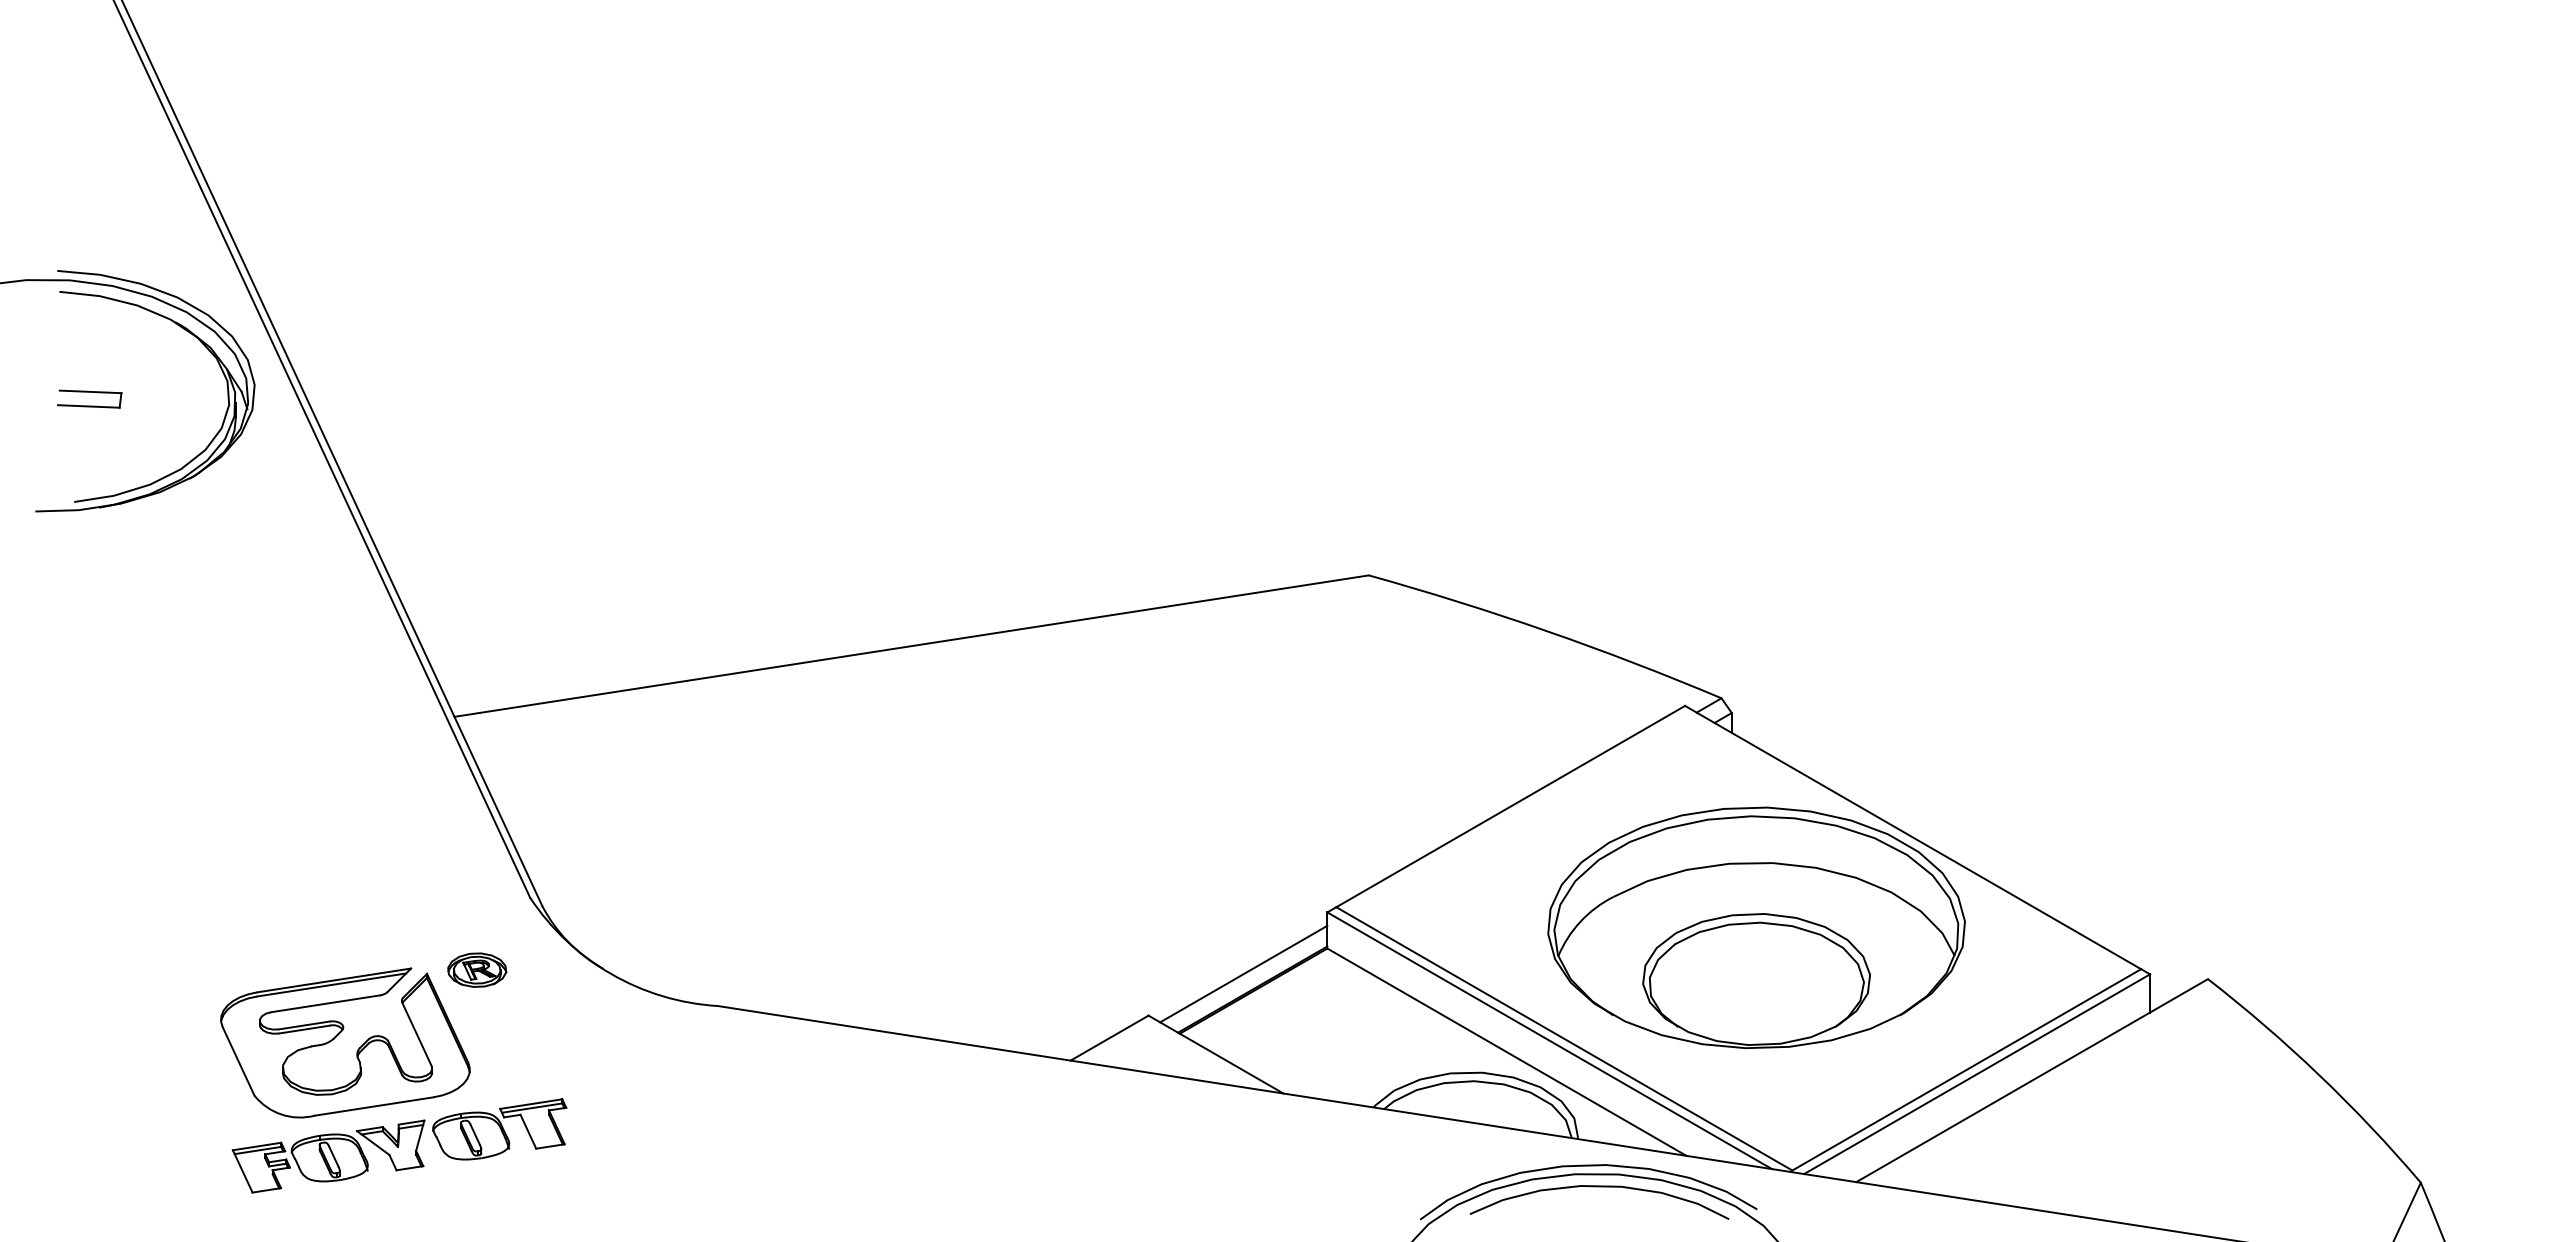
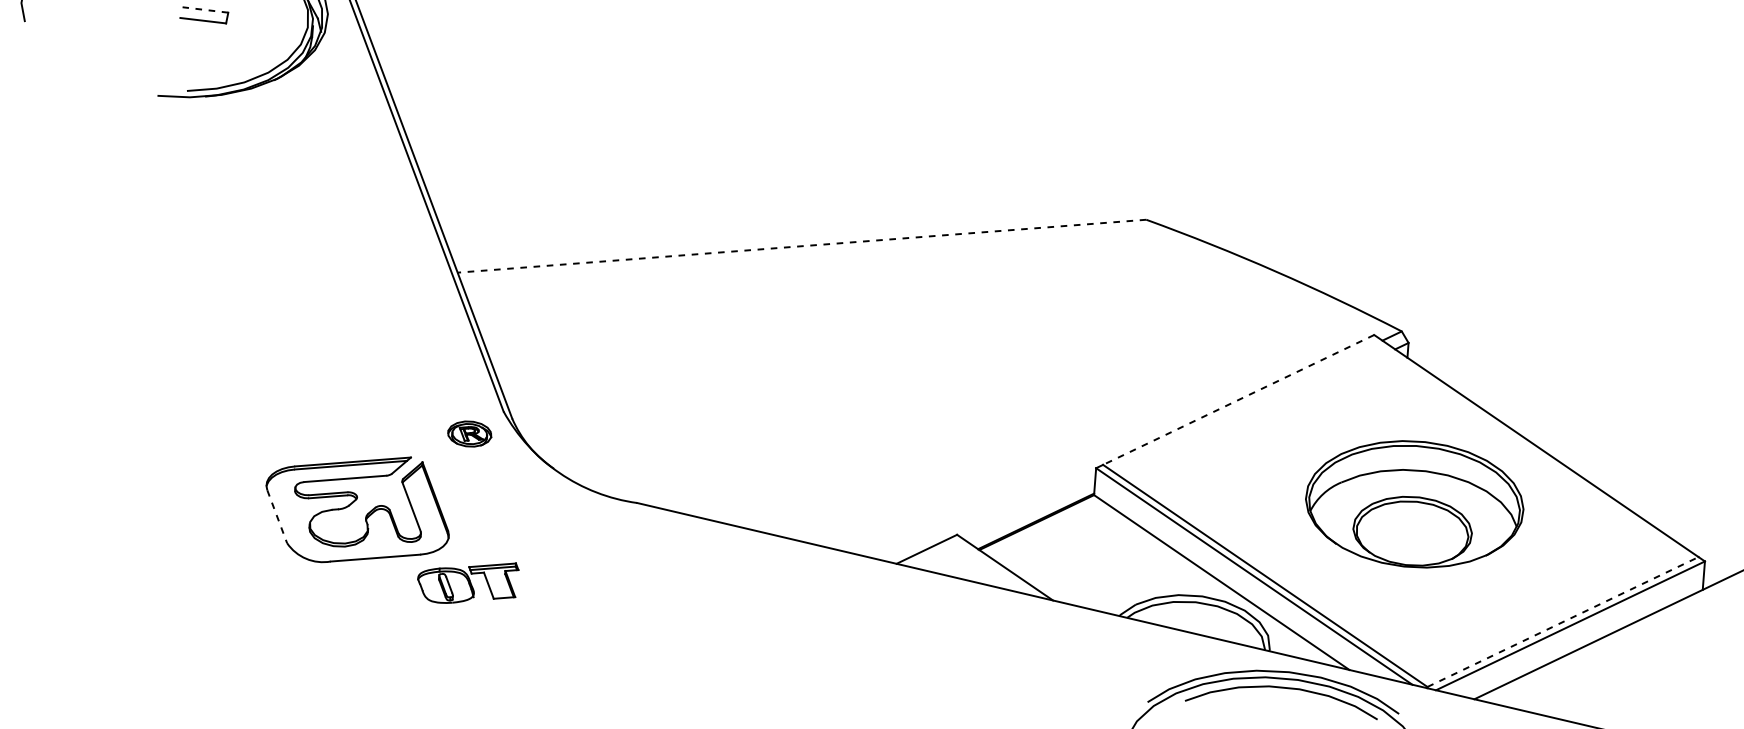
line: (90, 391) -> (205, 9), solid -> dashed
line: (911, 646) -> (801, 246), solid -> dashed
line: (1510, 806) -> (1238, 399), solid -> dashed
part: (1756, 927) -> (1414, 504), size x0.7
part: (477, 969) -> (470, 433), moved
line: (1243, 973) -> (1030, 508), removed
line: (238, 1061) -> (277, 516), solid -> dashed
line: (1967, 1069) -> (1563, 621), solid -> dashed
part: (328, 1156) -> (338, 592), removed

